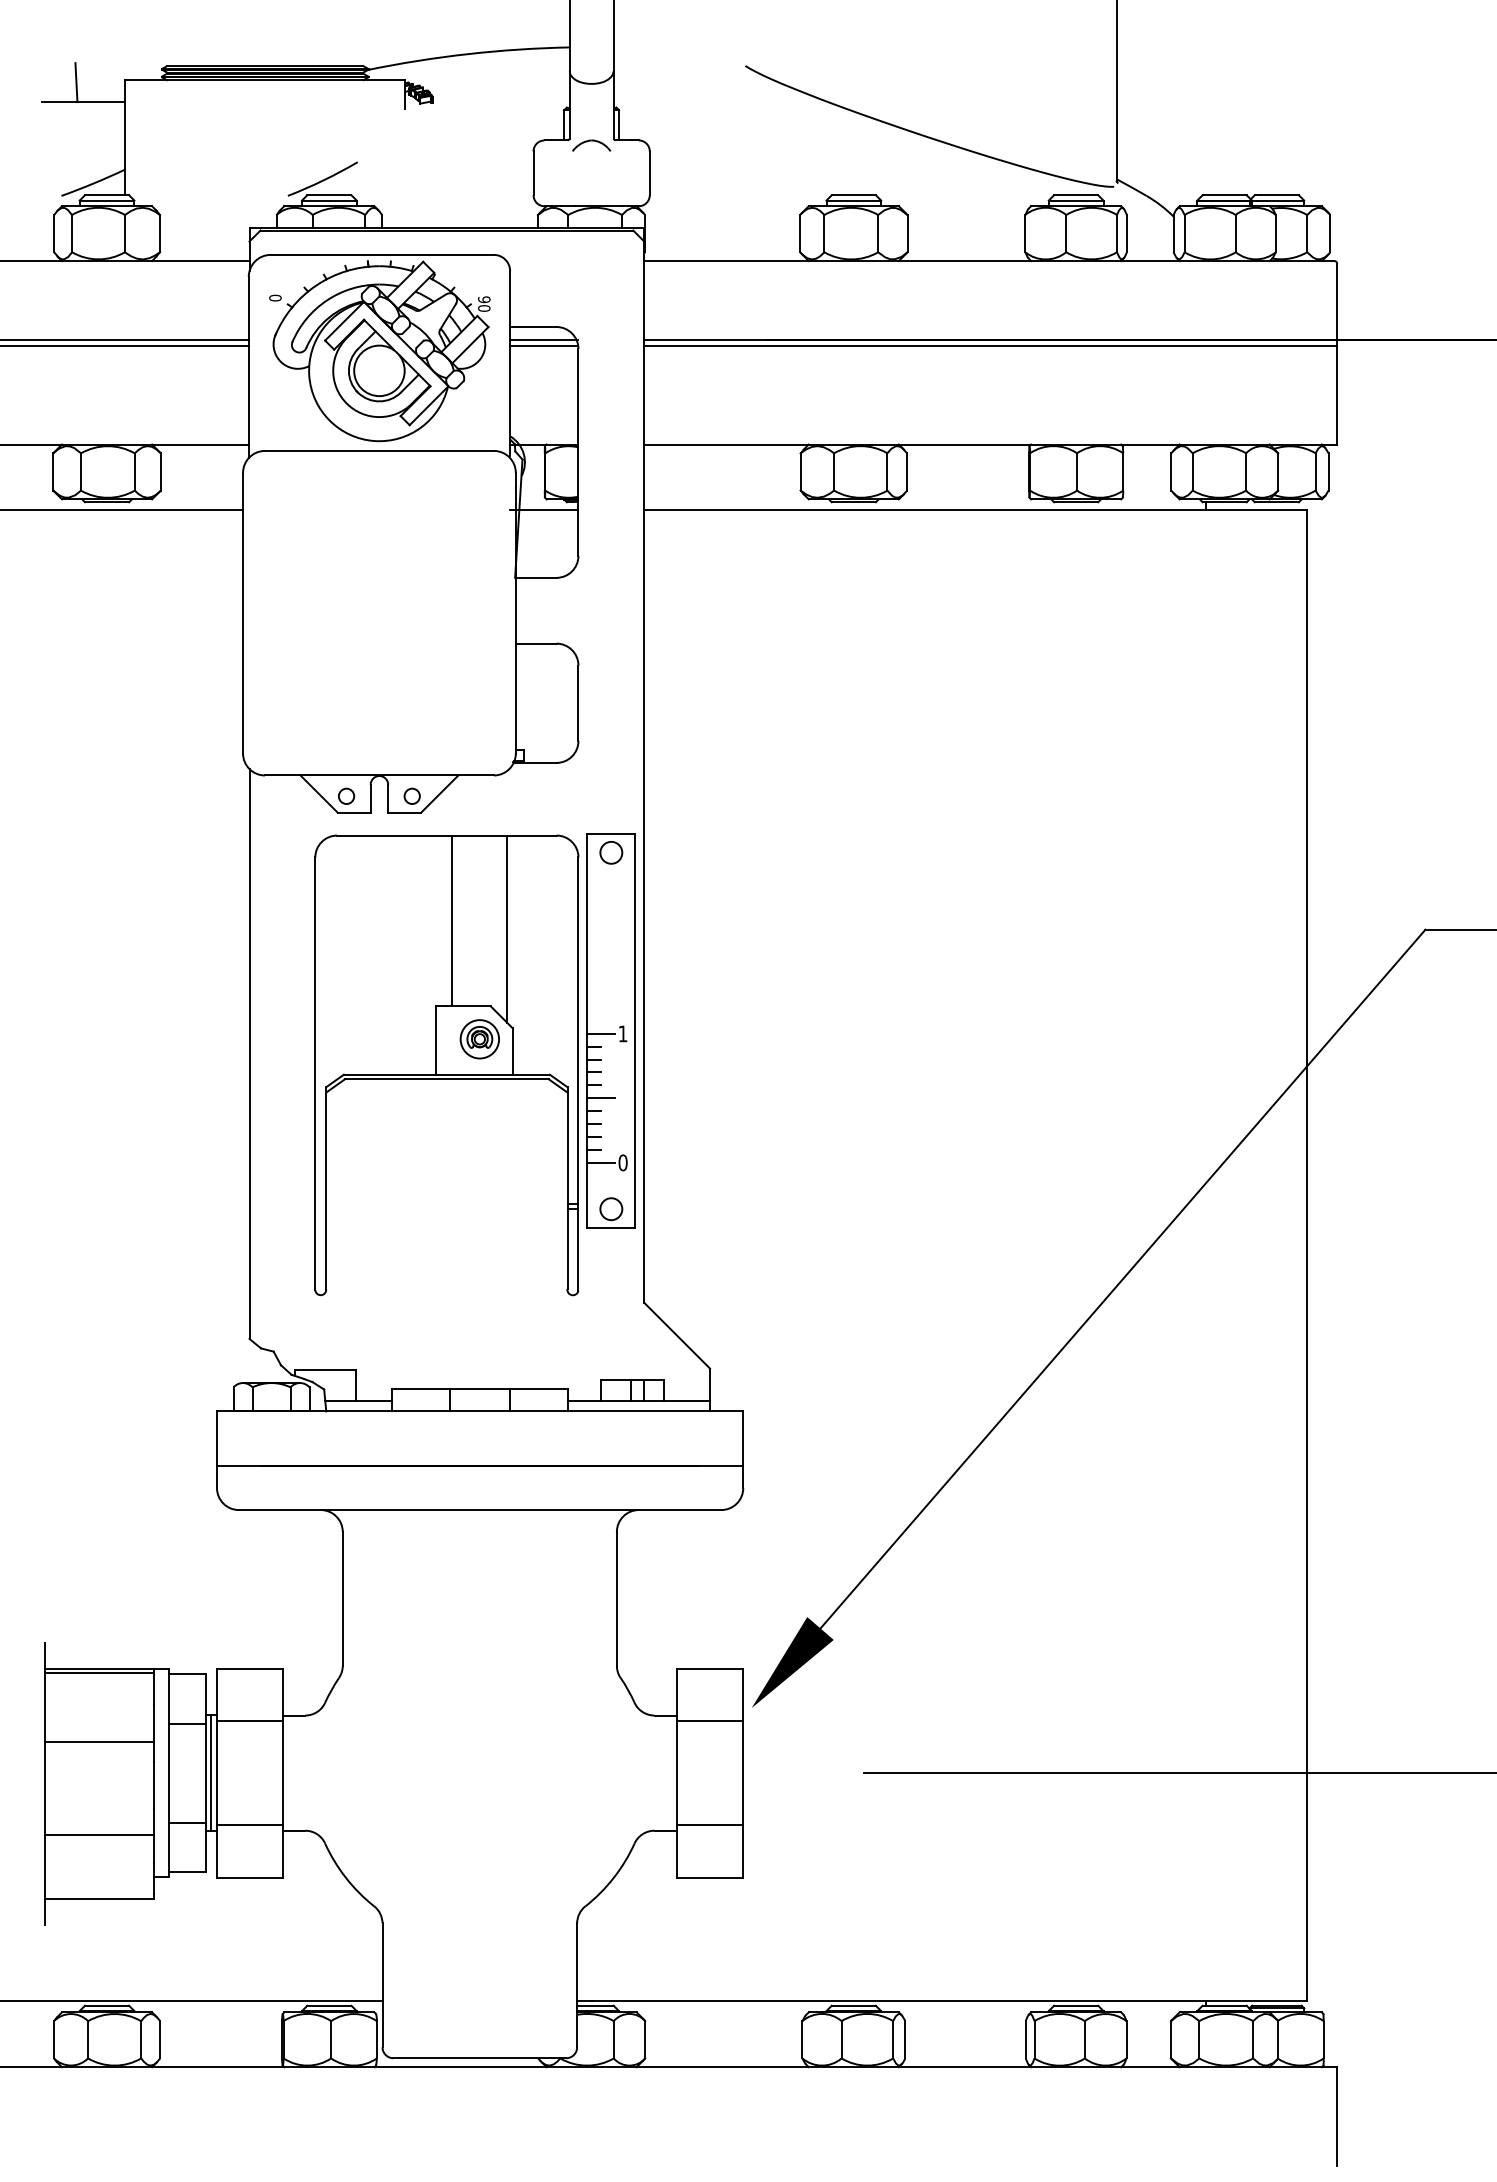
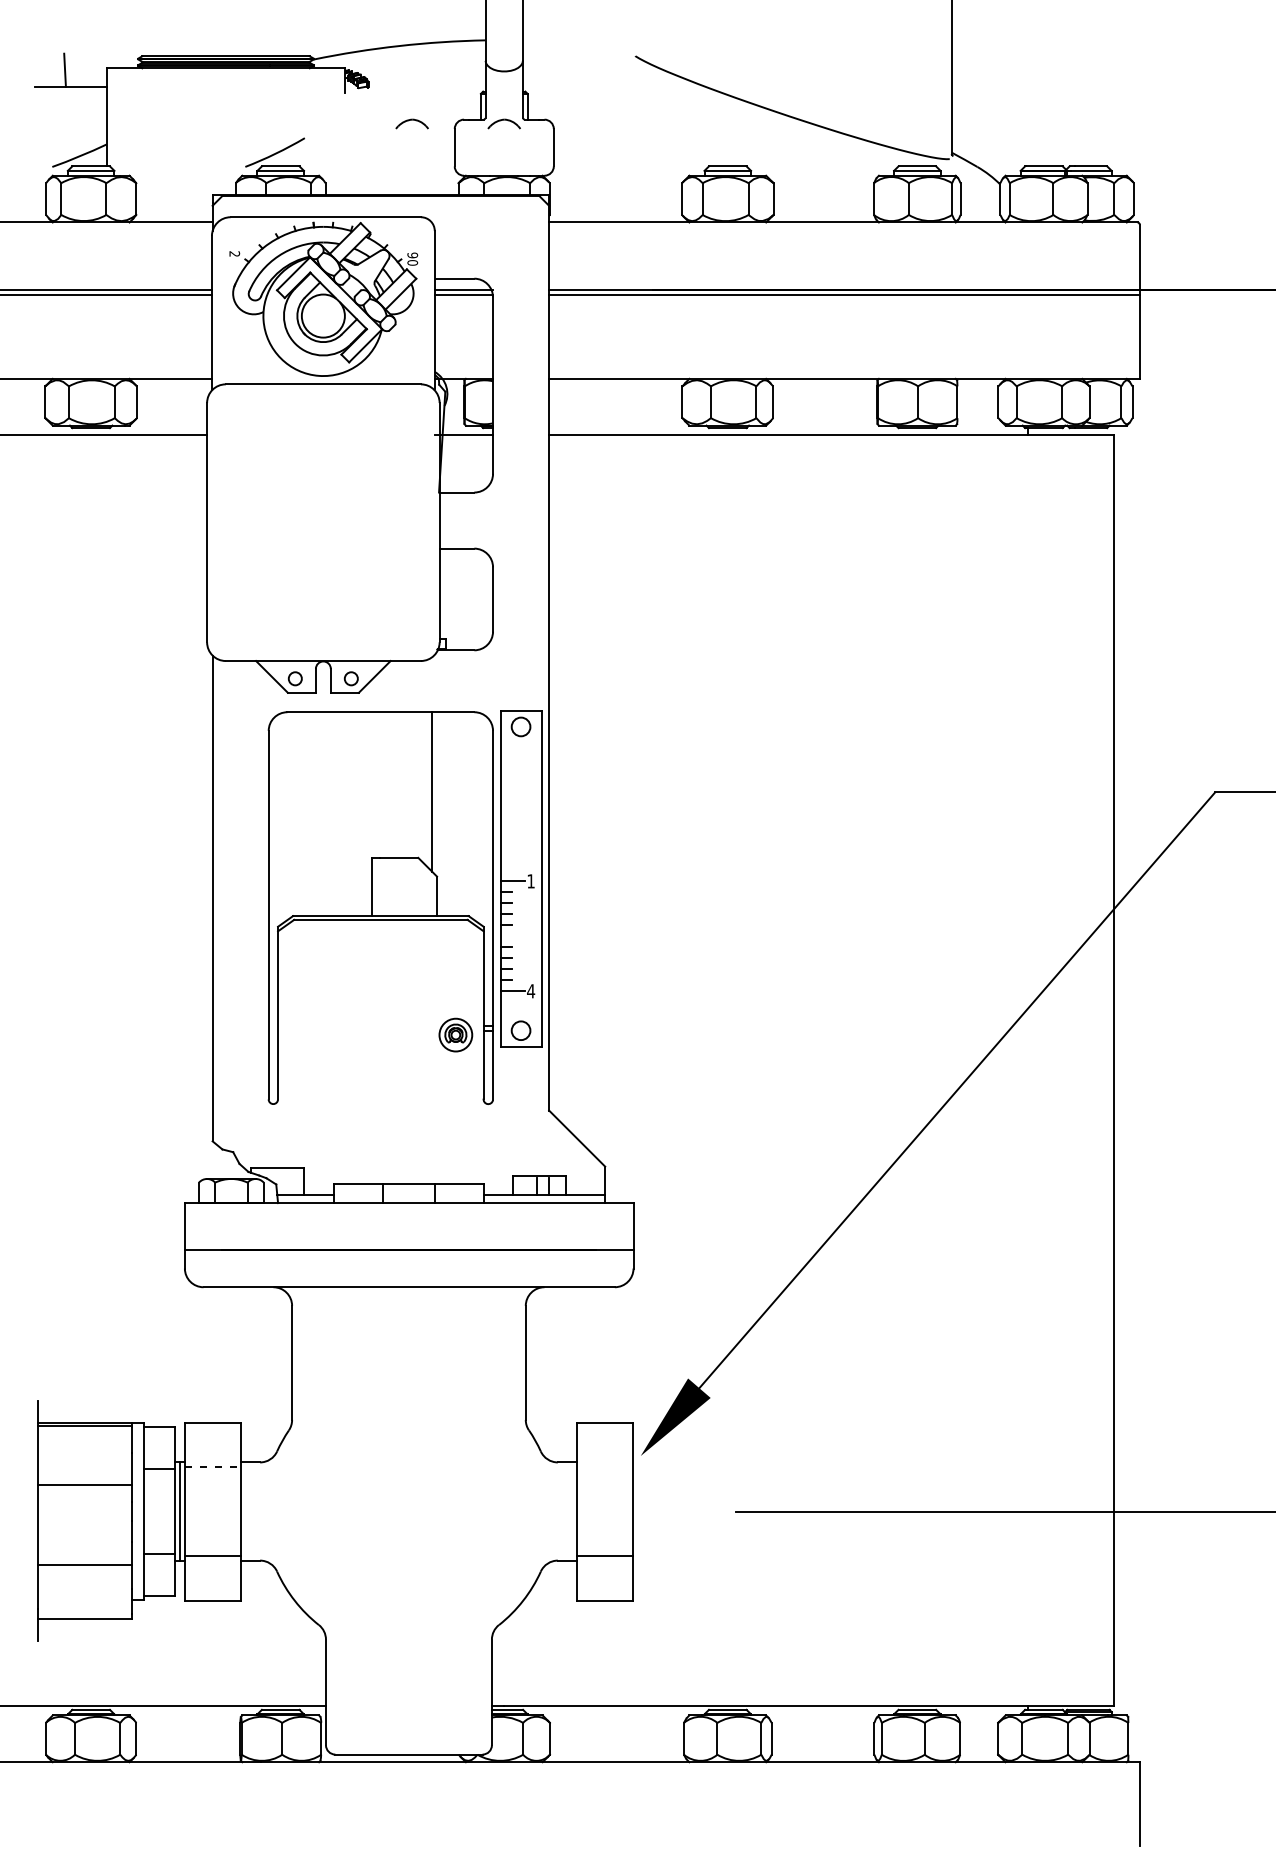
part: (483, 145) -> (412, 123), added
text: (275, 297) -> (234, 253), 0 -> 2
line: (452, 920) -> (385, 784), removed
part: (479, 1039) -> (455, 1035), moved
line: (601, 1098) -> (512, 936), removed
text: (622, 1162) -> (530, 990), 0 -> 4
line: (249, 1720) -> (212, 1466), solid -> dashed
line: (710, 1720) -> (605, 1466), removed

